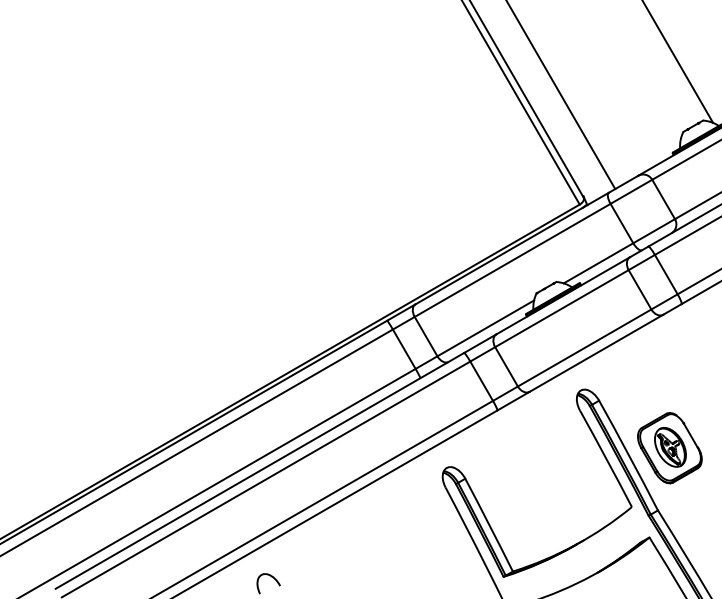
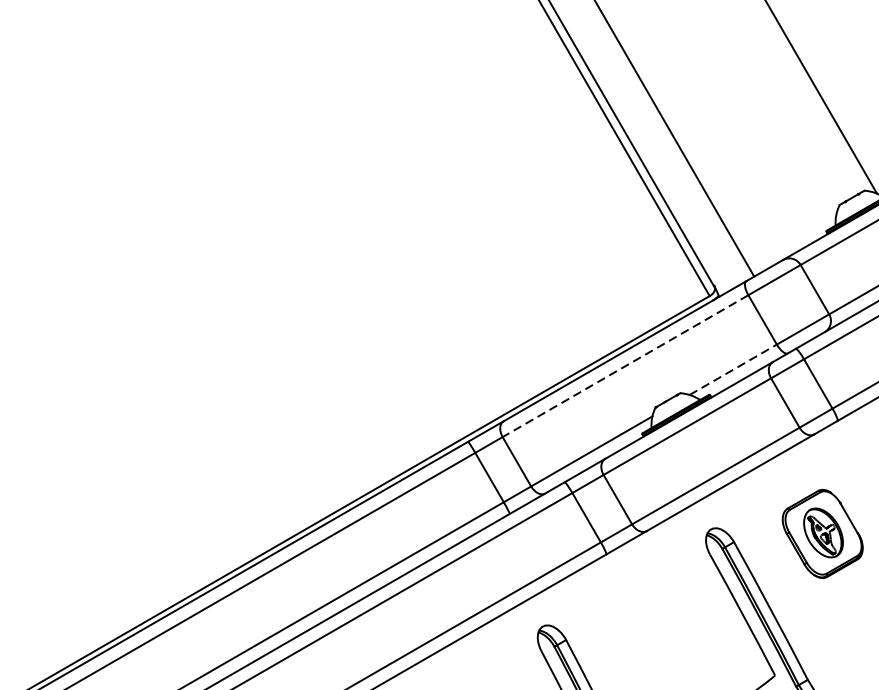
line: (512, 260) -> (625, 366), solid -> dashed
line: (598, 263) -> (733, 370), solid -> dashed
part: (669, 448) -> (822, 534), moved

